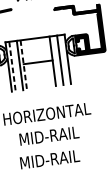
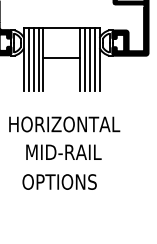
line: (63, 59) -> (94, 58), added
line: (56, 60) -> (85, 58), added
line: (16, 65) -> (33, 58), added
line: (23, 65) -> (43, 59), dashed -> solid
line: (12, 66) -> (28, 59), dashed -> solid
text: (49, 159) -> (60, 181), MID-RAIL -> OPTIONS

